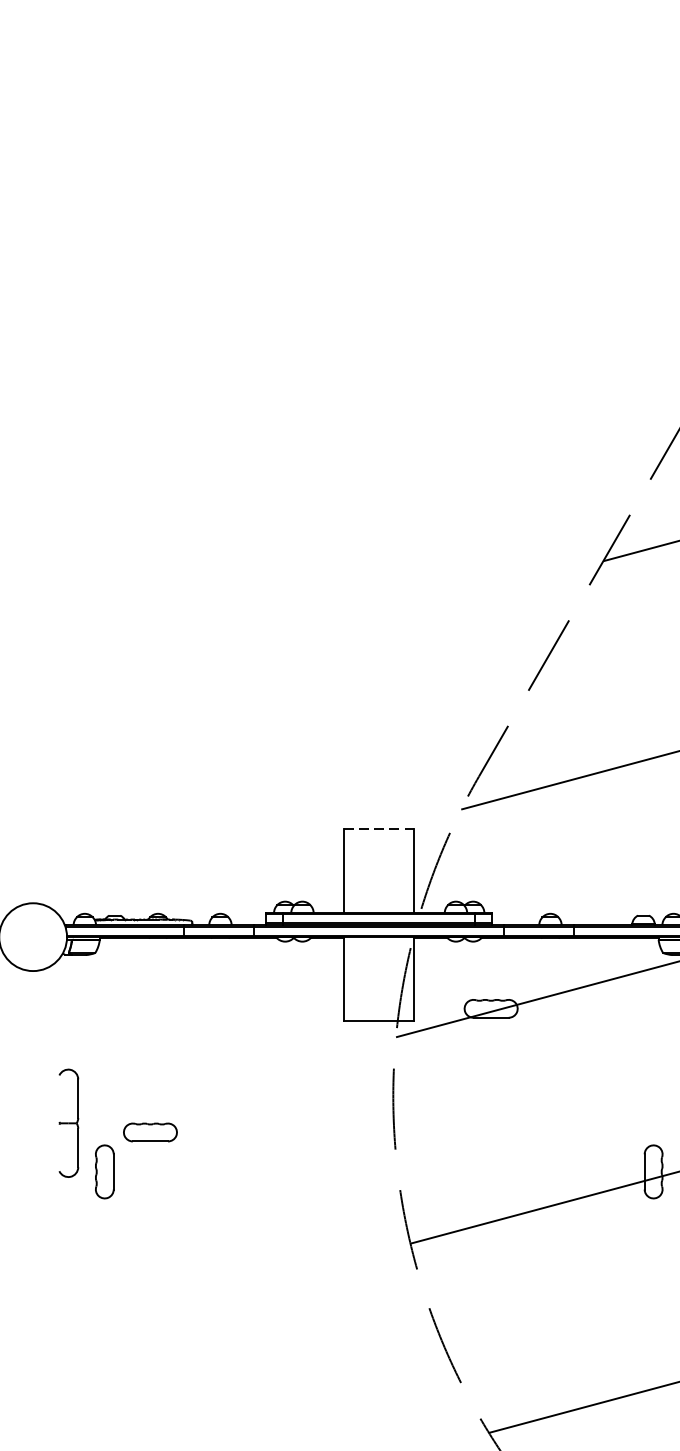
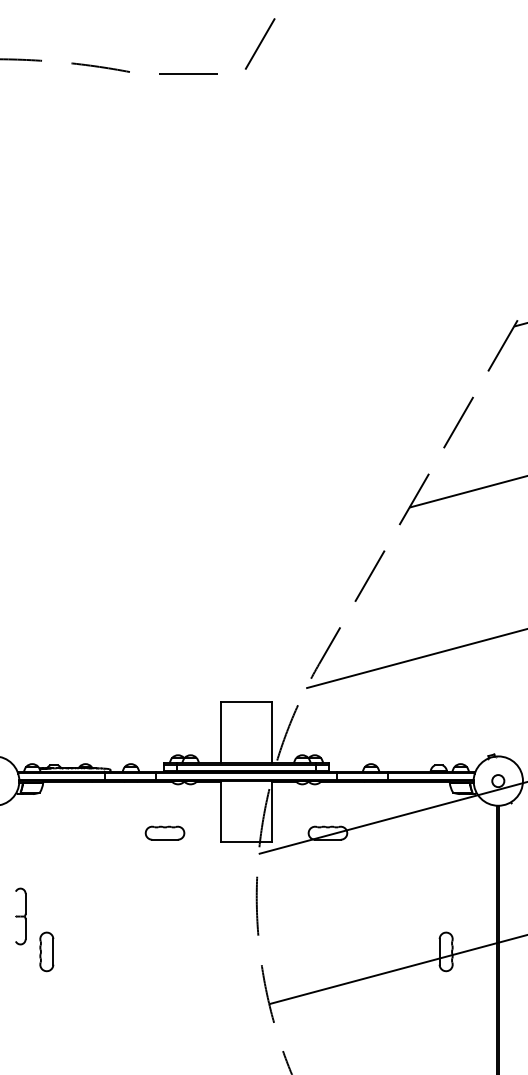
line: (379, 829) -> (246, 702), dashed -> solid
part: (68, 1123) -> (20, 916), size x0.71
part: (149, 1131) -> (164, 832), moved

